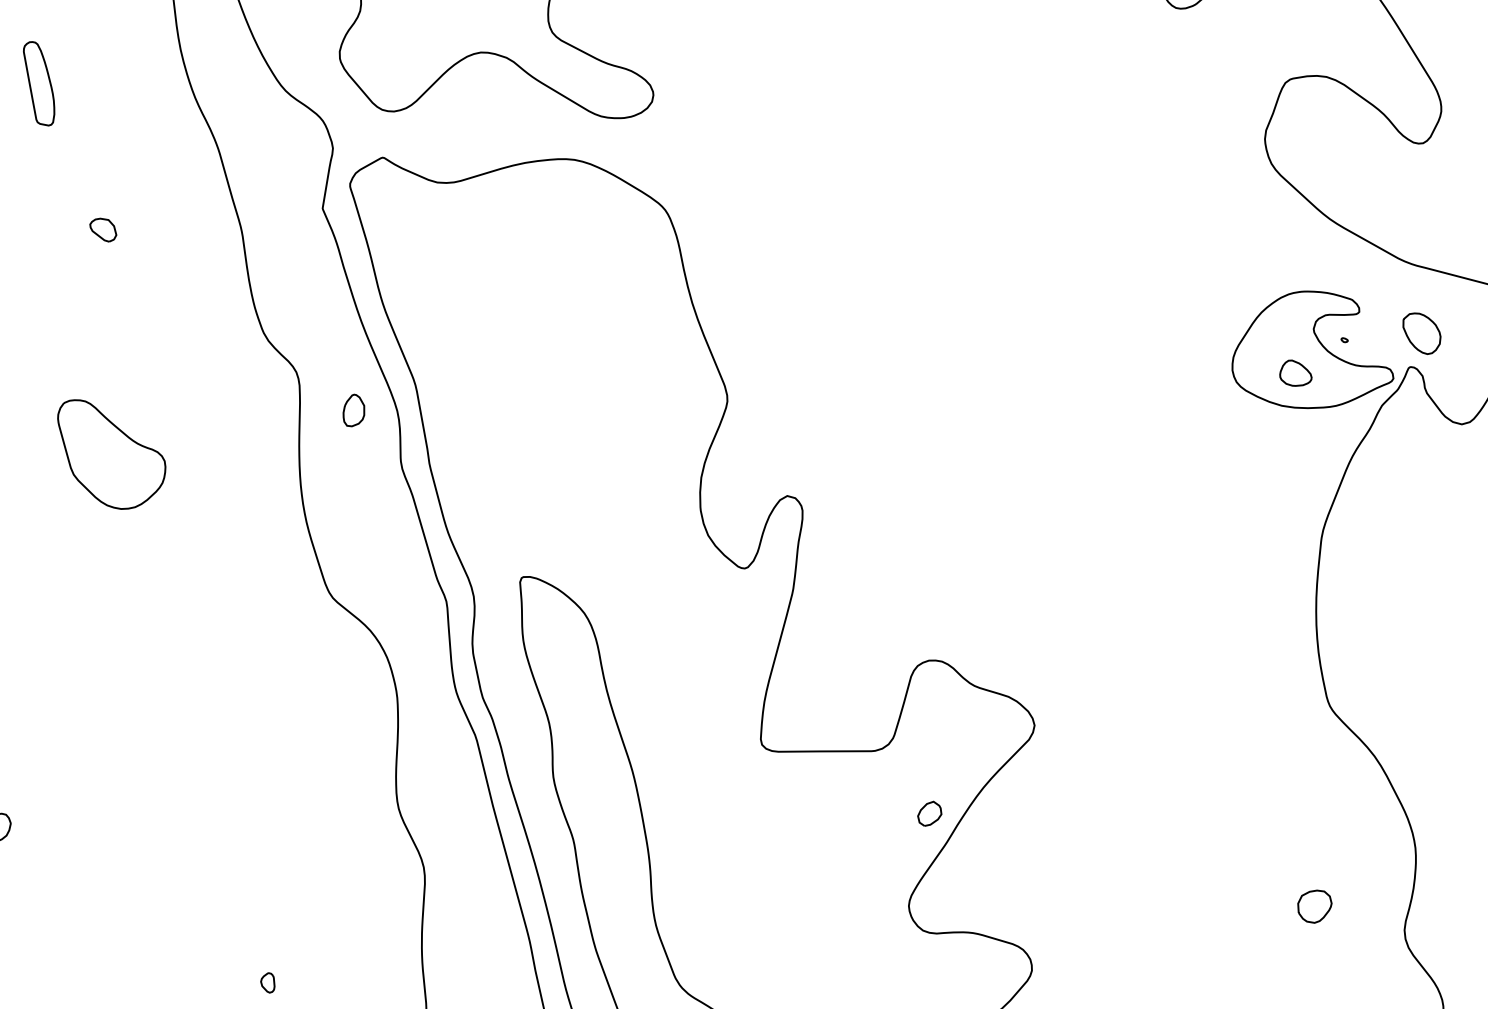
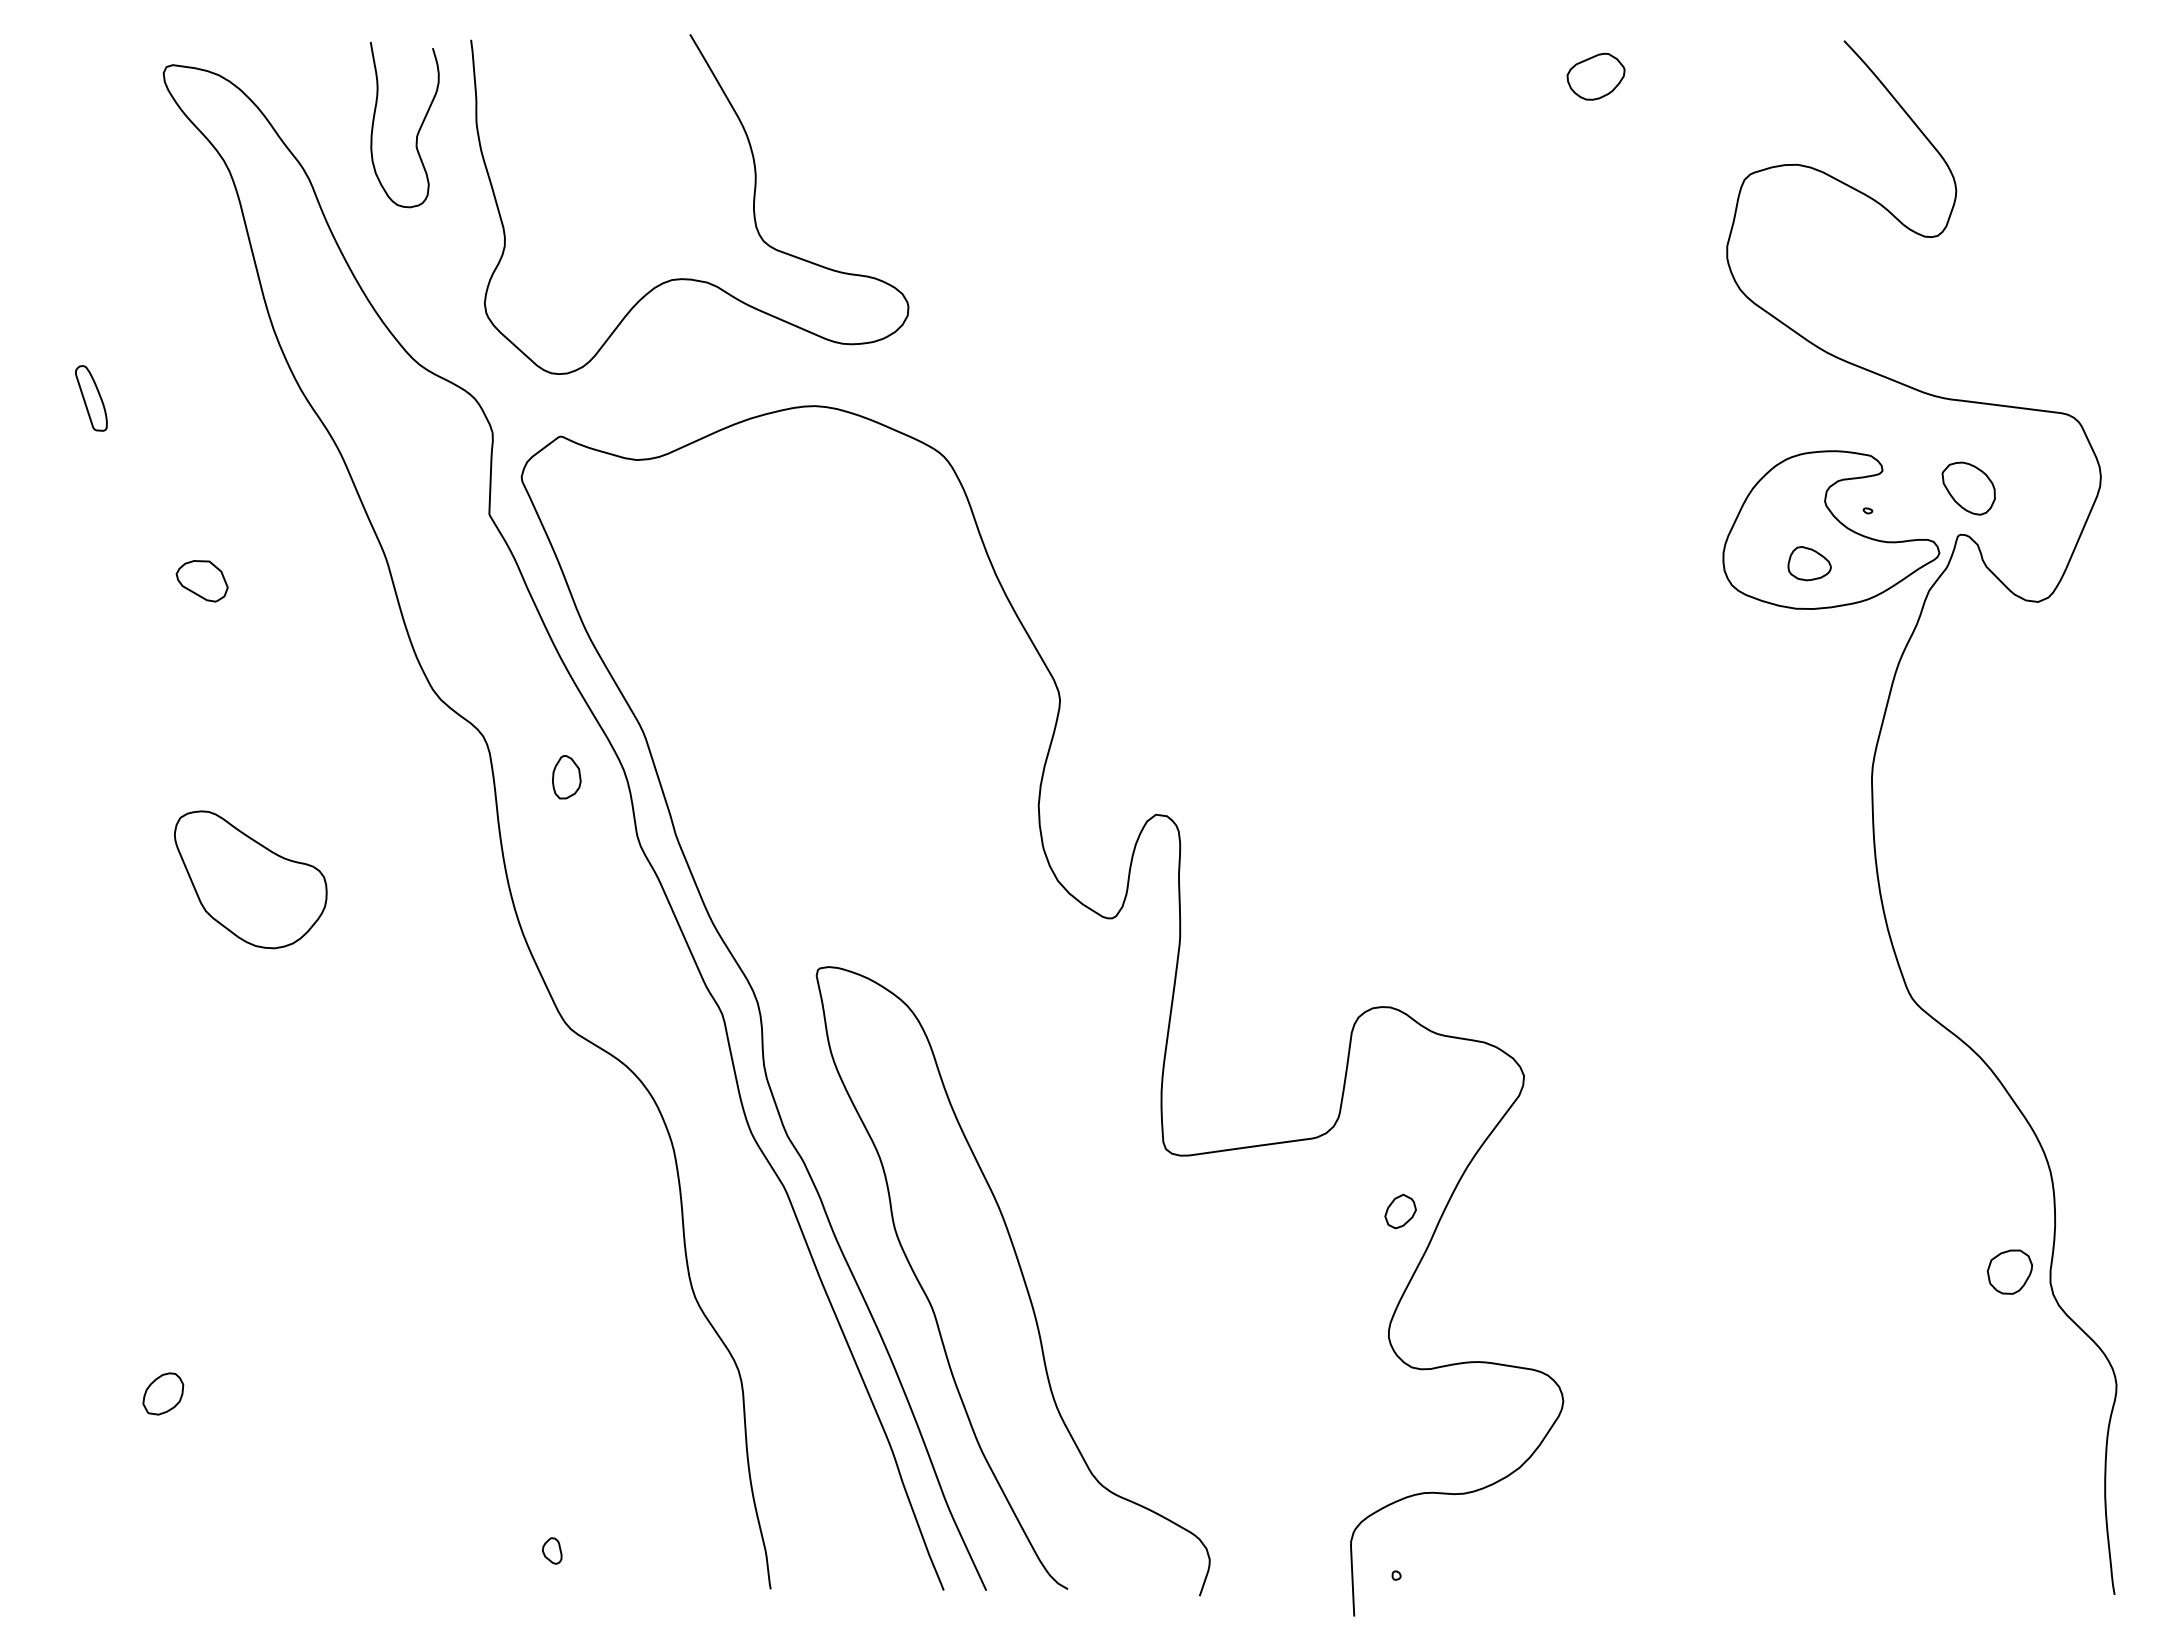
part: (39, 83) -> (91, 398), size x0.6
part: (103, 230) -> (202, 581), size x1.4
part: (1314, 905) -> (2009, 1271), moved

